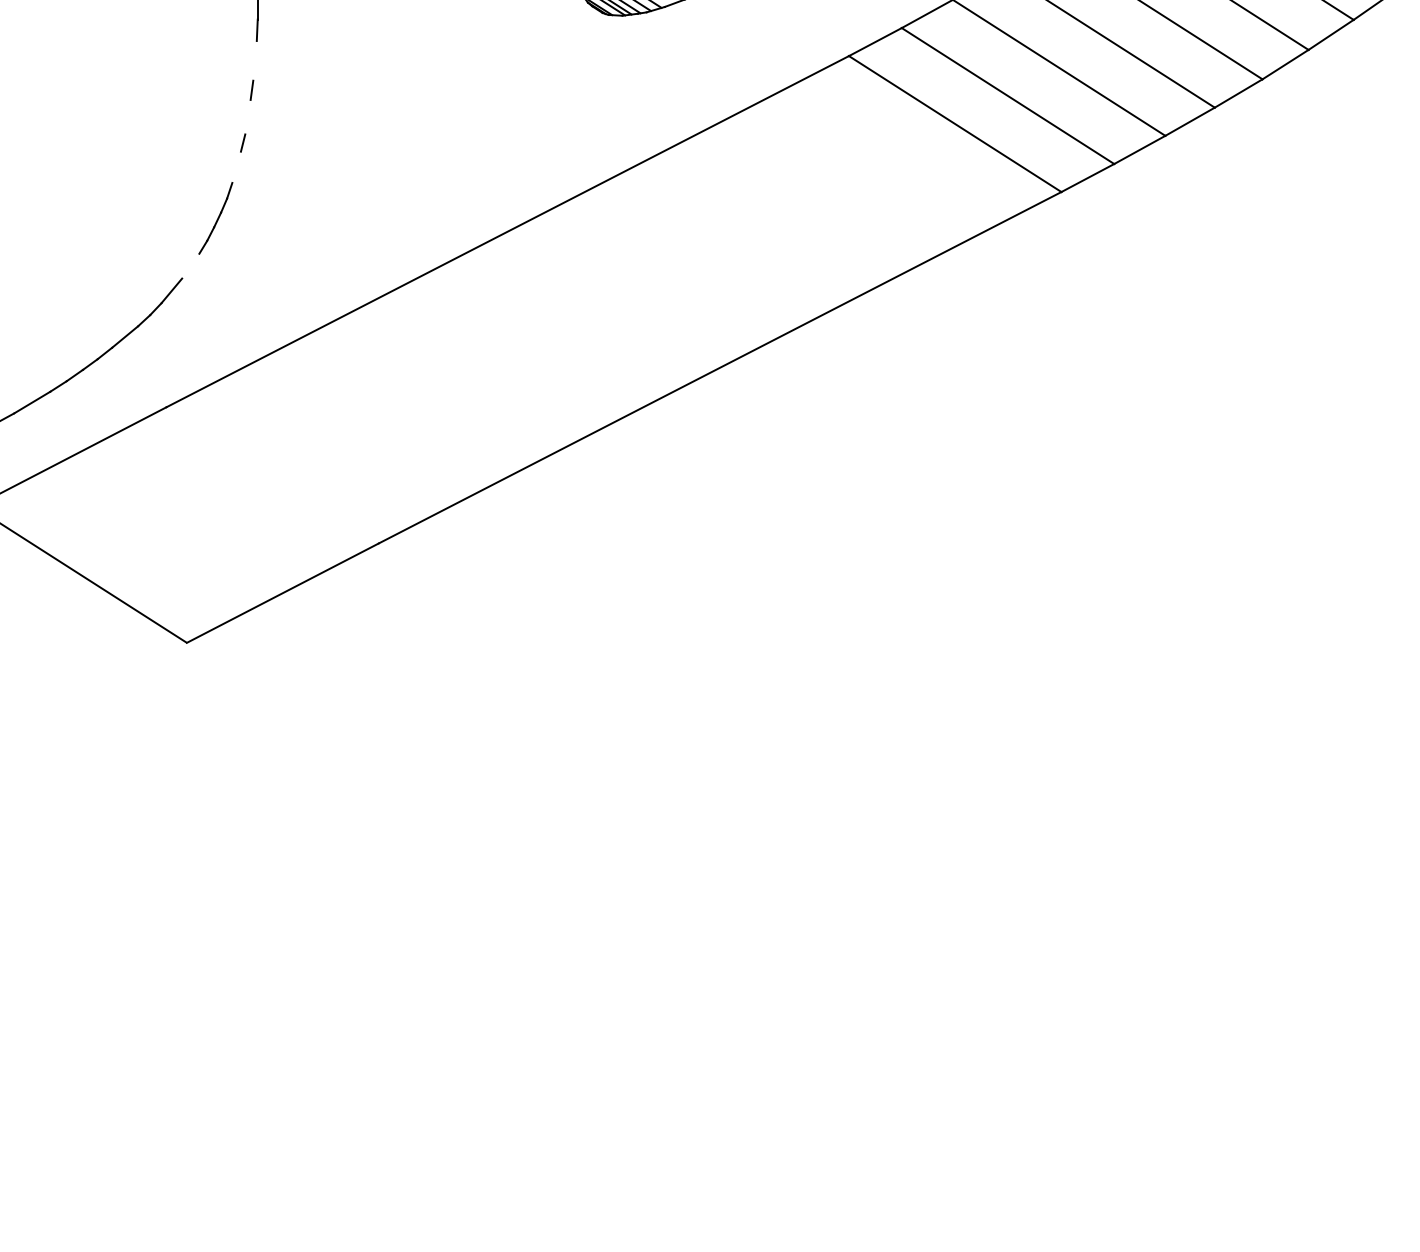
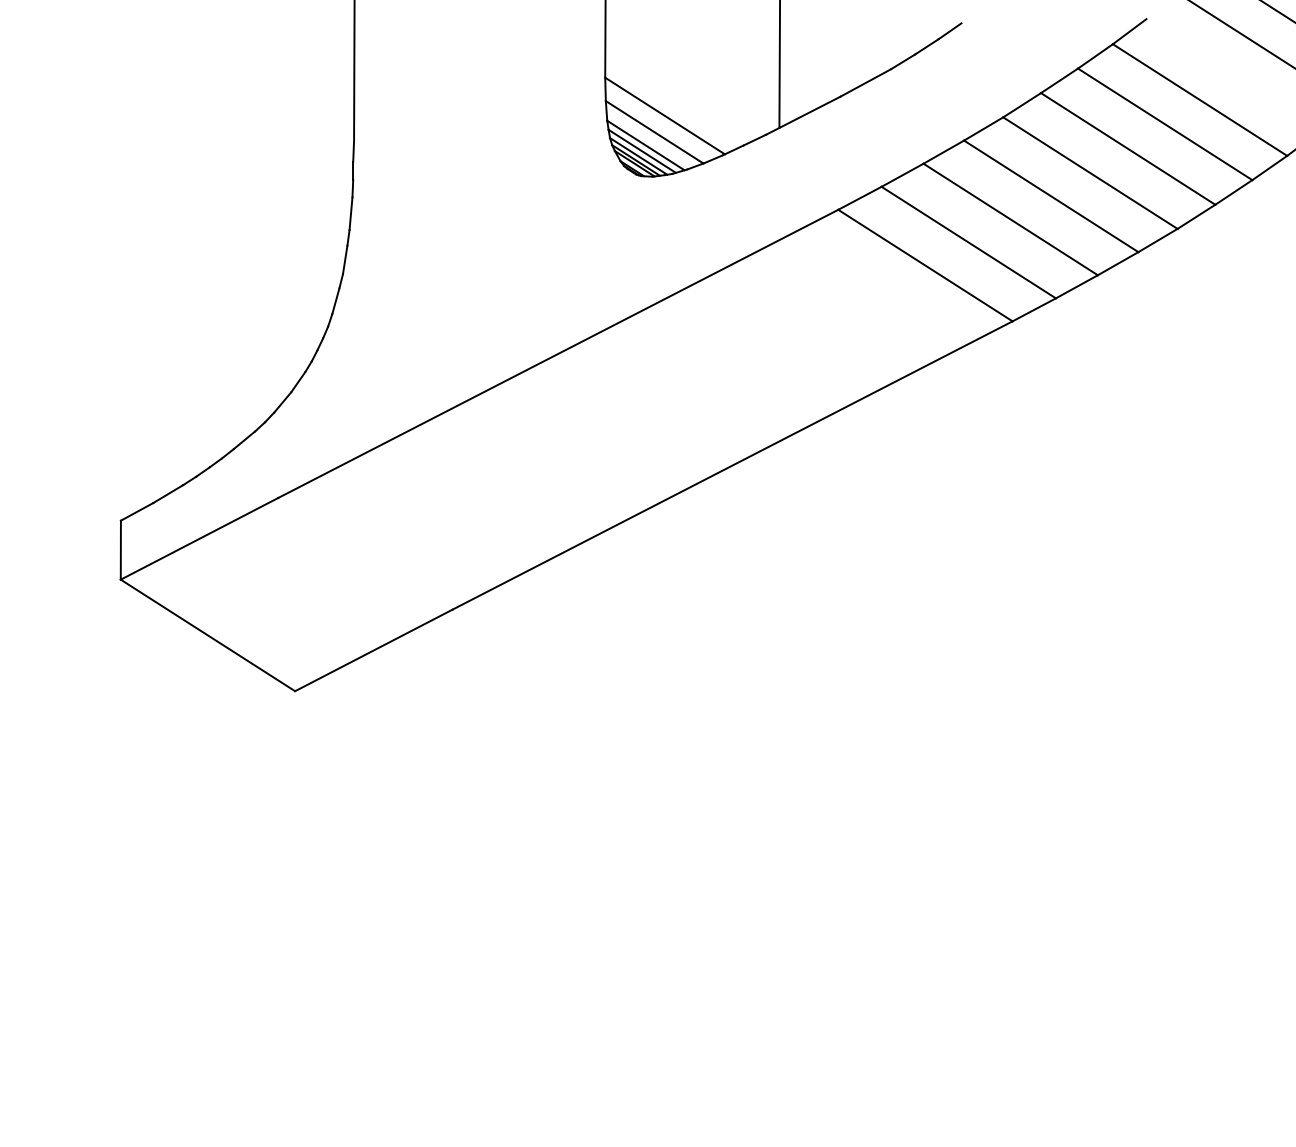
line: (254, 60) -> (350, 213), added
line: (247, 116) -> (344, 259), added
line: (236, 166) -> (335, 300), added
line: (191, 266) -> (298, 382), added

